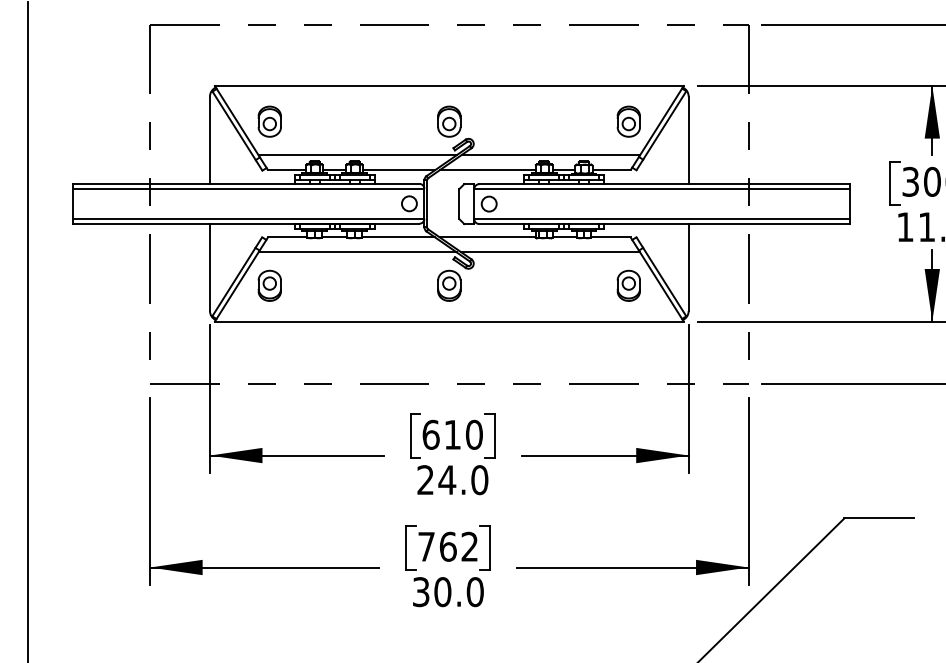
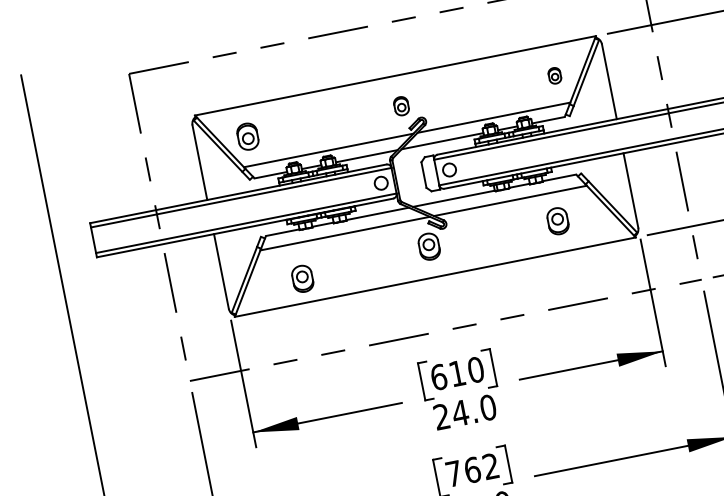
part: (449, 121) -> (401, 106), size x0.7
part: (628, 121) -> (554, 75), size x0.6
part: (269, 285) -> (302, 278), moved
part: (628, 285) -> (557, 220), moved

